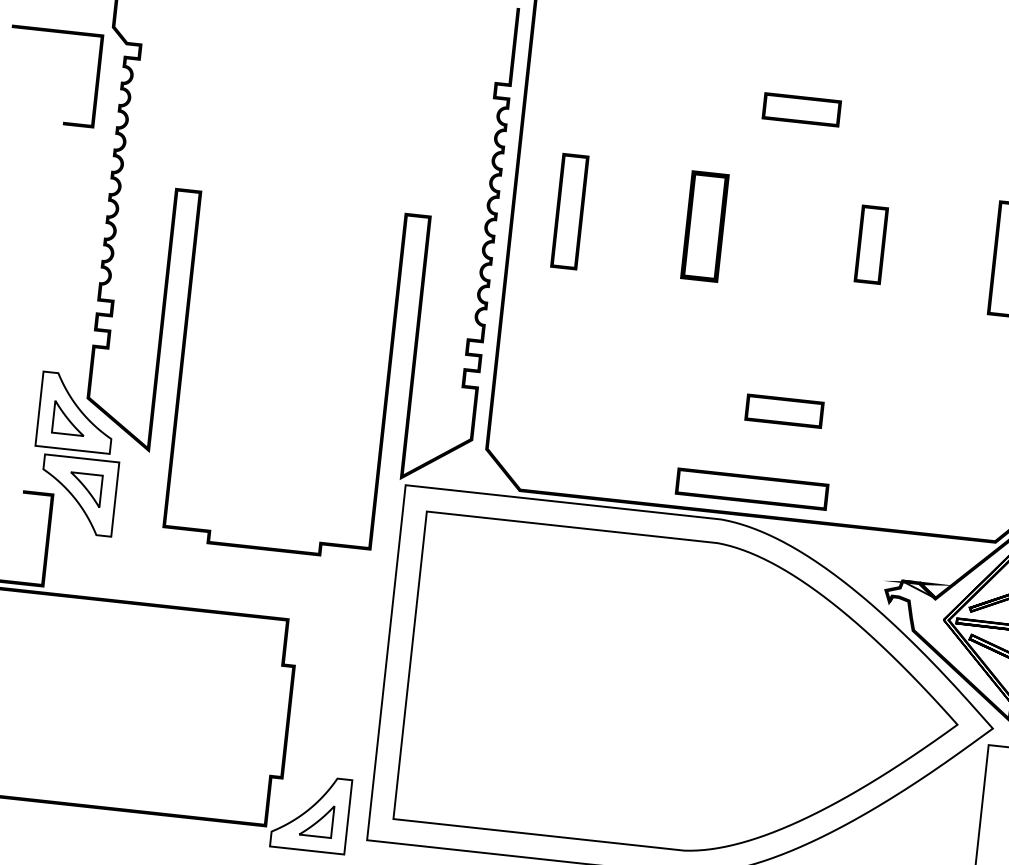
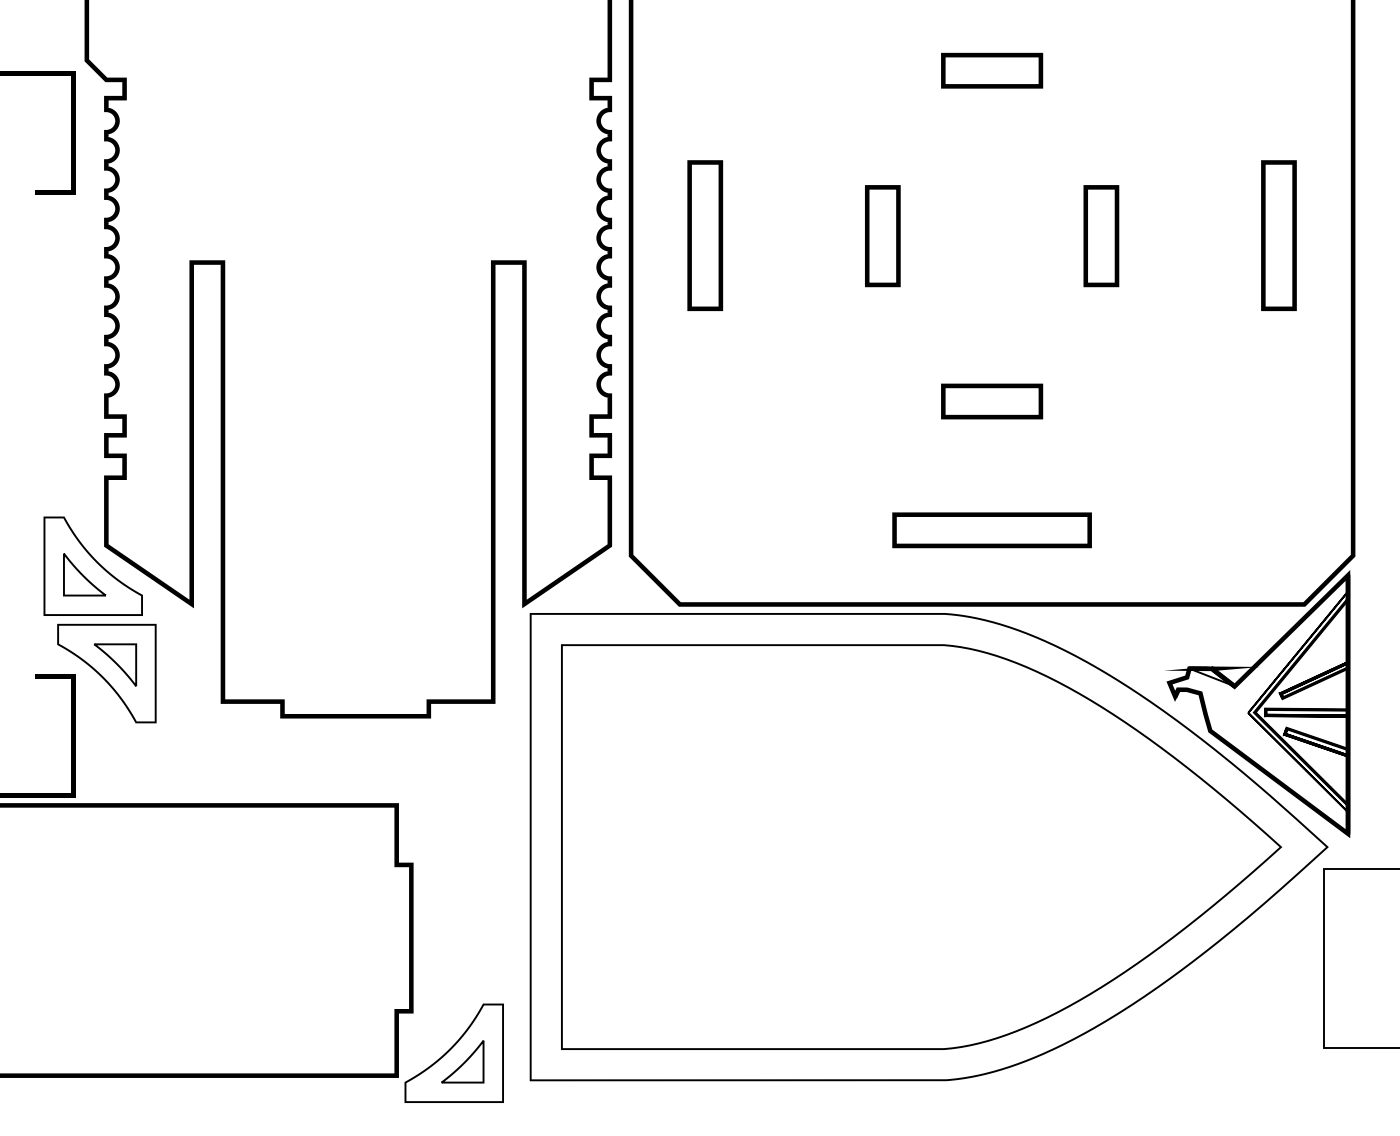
part: (704, 226) -> (882, 236), size x0.71
part: (784, 411) -> (992, 401), moved
part: (751, 489) -> (991, 530), moved

